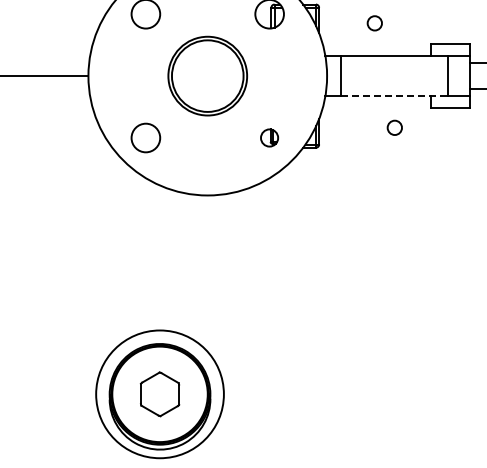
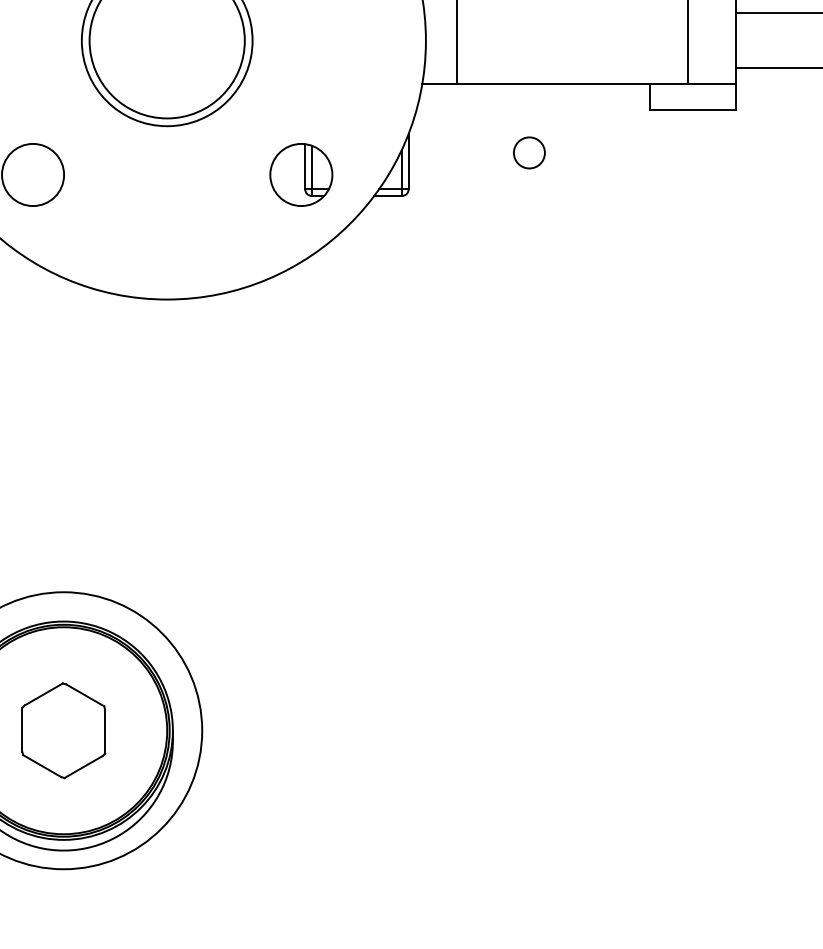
line: (395, 96) -> (574, 84), dashed -> solid
circle: (394, 127) -> (528, 152), moved
part: (269, 137) -> (301, 173), size x1.67

